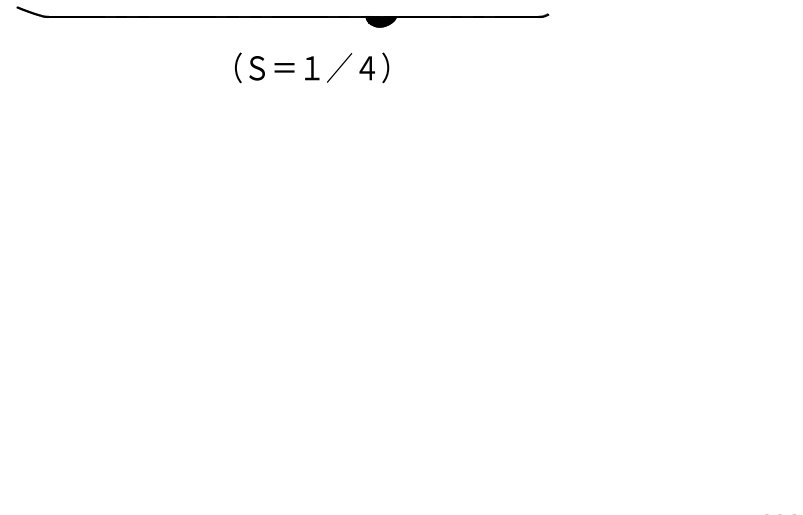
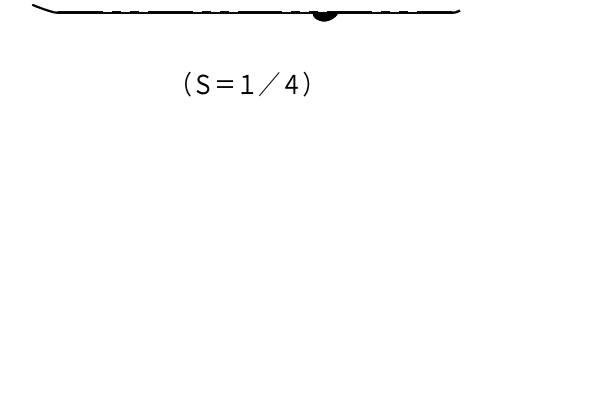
text: (312, 67) -> (247, 83), moved

